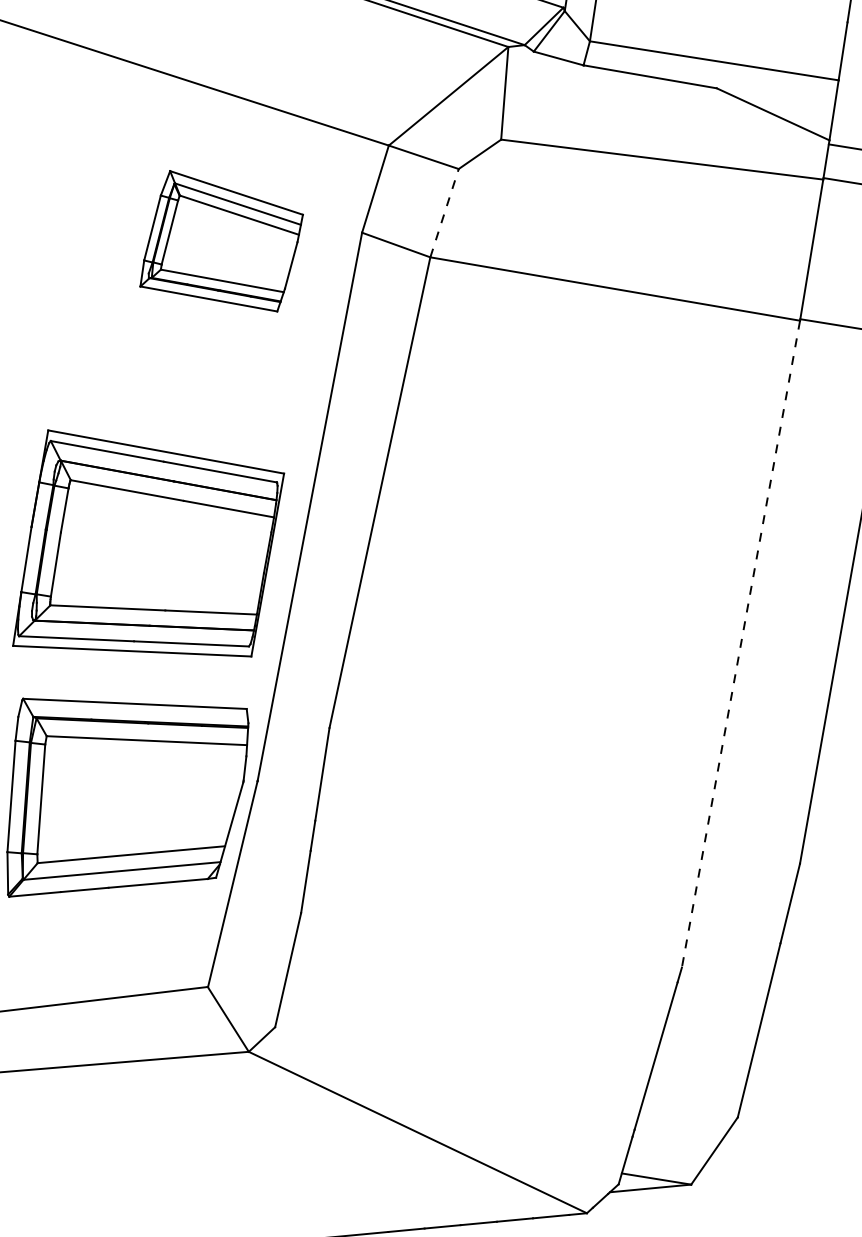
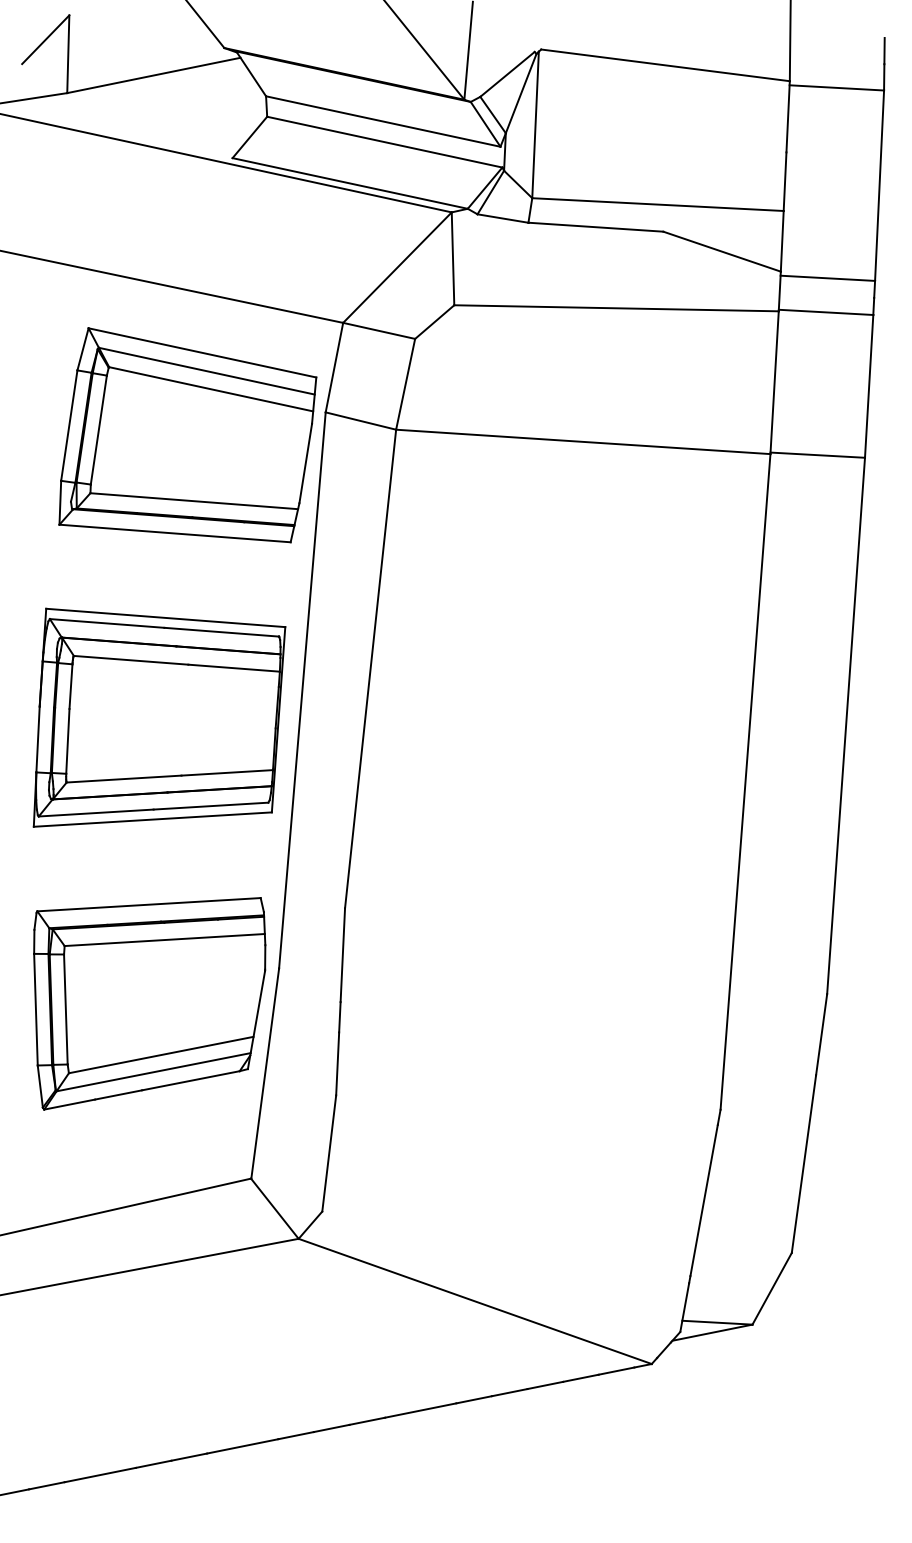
line: (444, 212) -> (405, 383), dashed -> solid
part: (222, 241) -> (187, 435), size x1.67
part: (149, 550) -> (159, 717), moved
line: (741, 643) -> (745, 781), dashed -> solid

